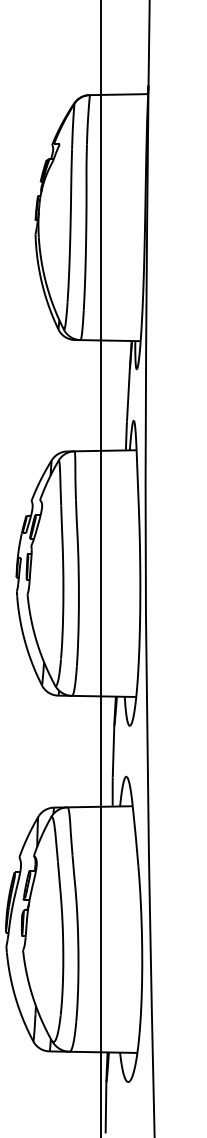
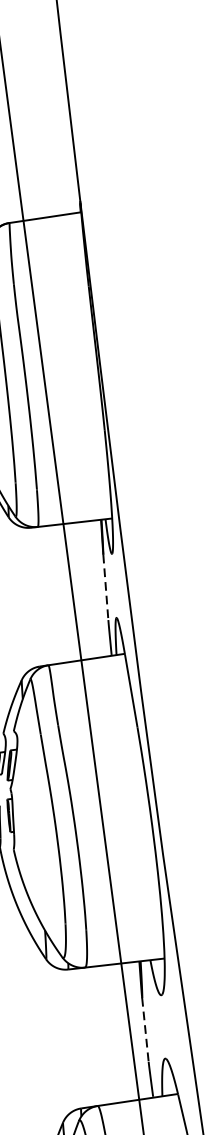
line: (128, 395) -> (105, 587), solid -> dashed
line: (113, 751) -> (145, 1029), solid -> dashed

